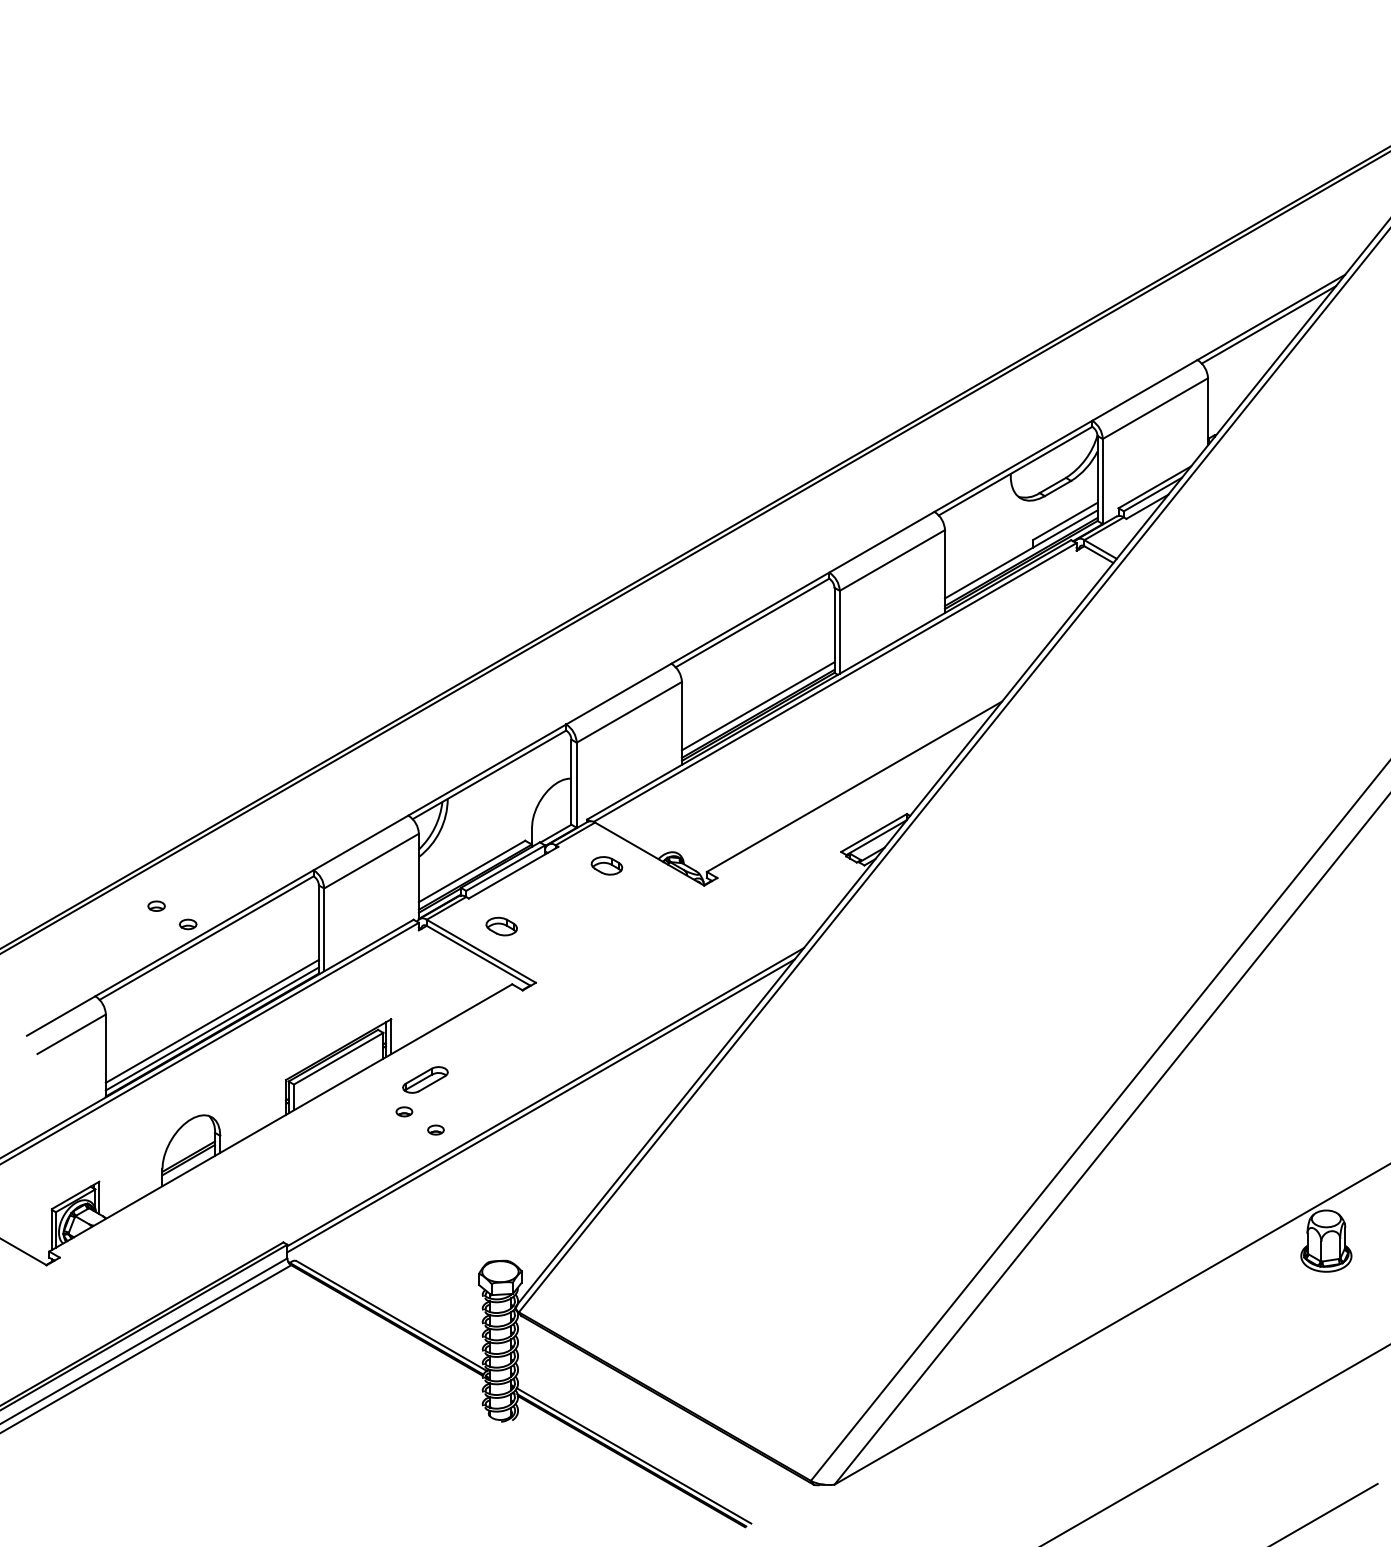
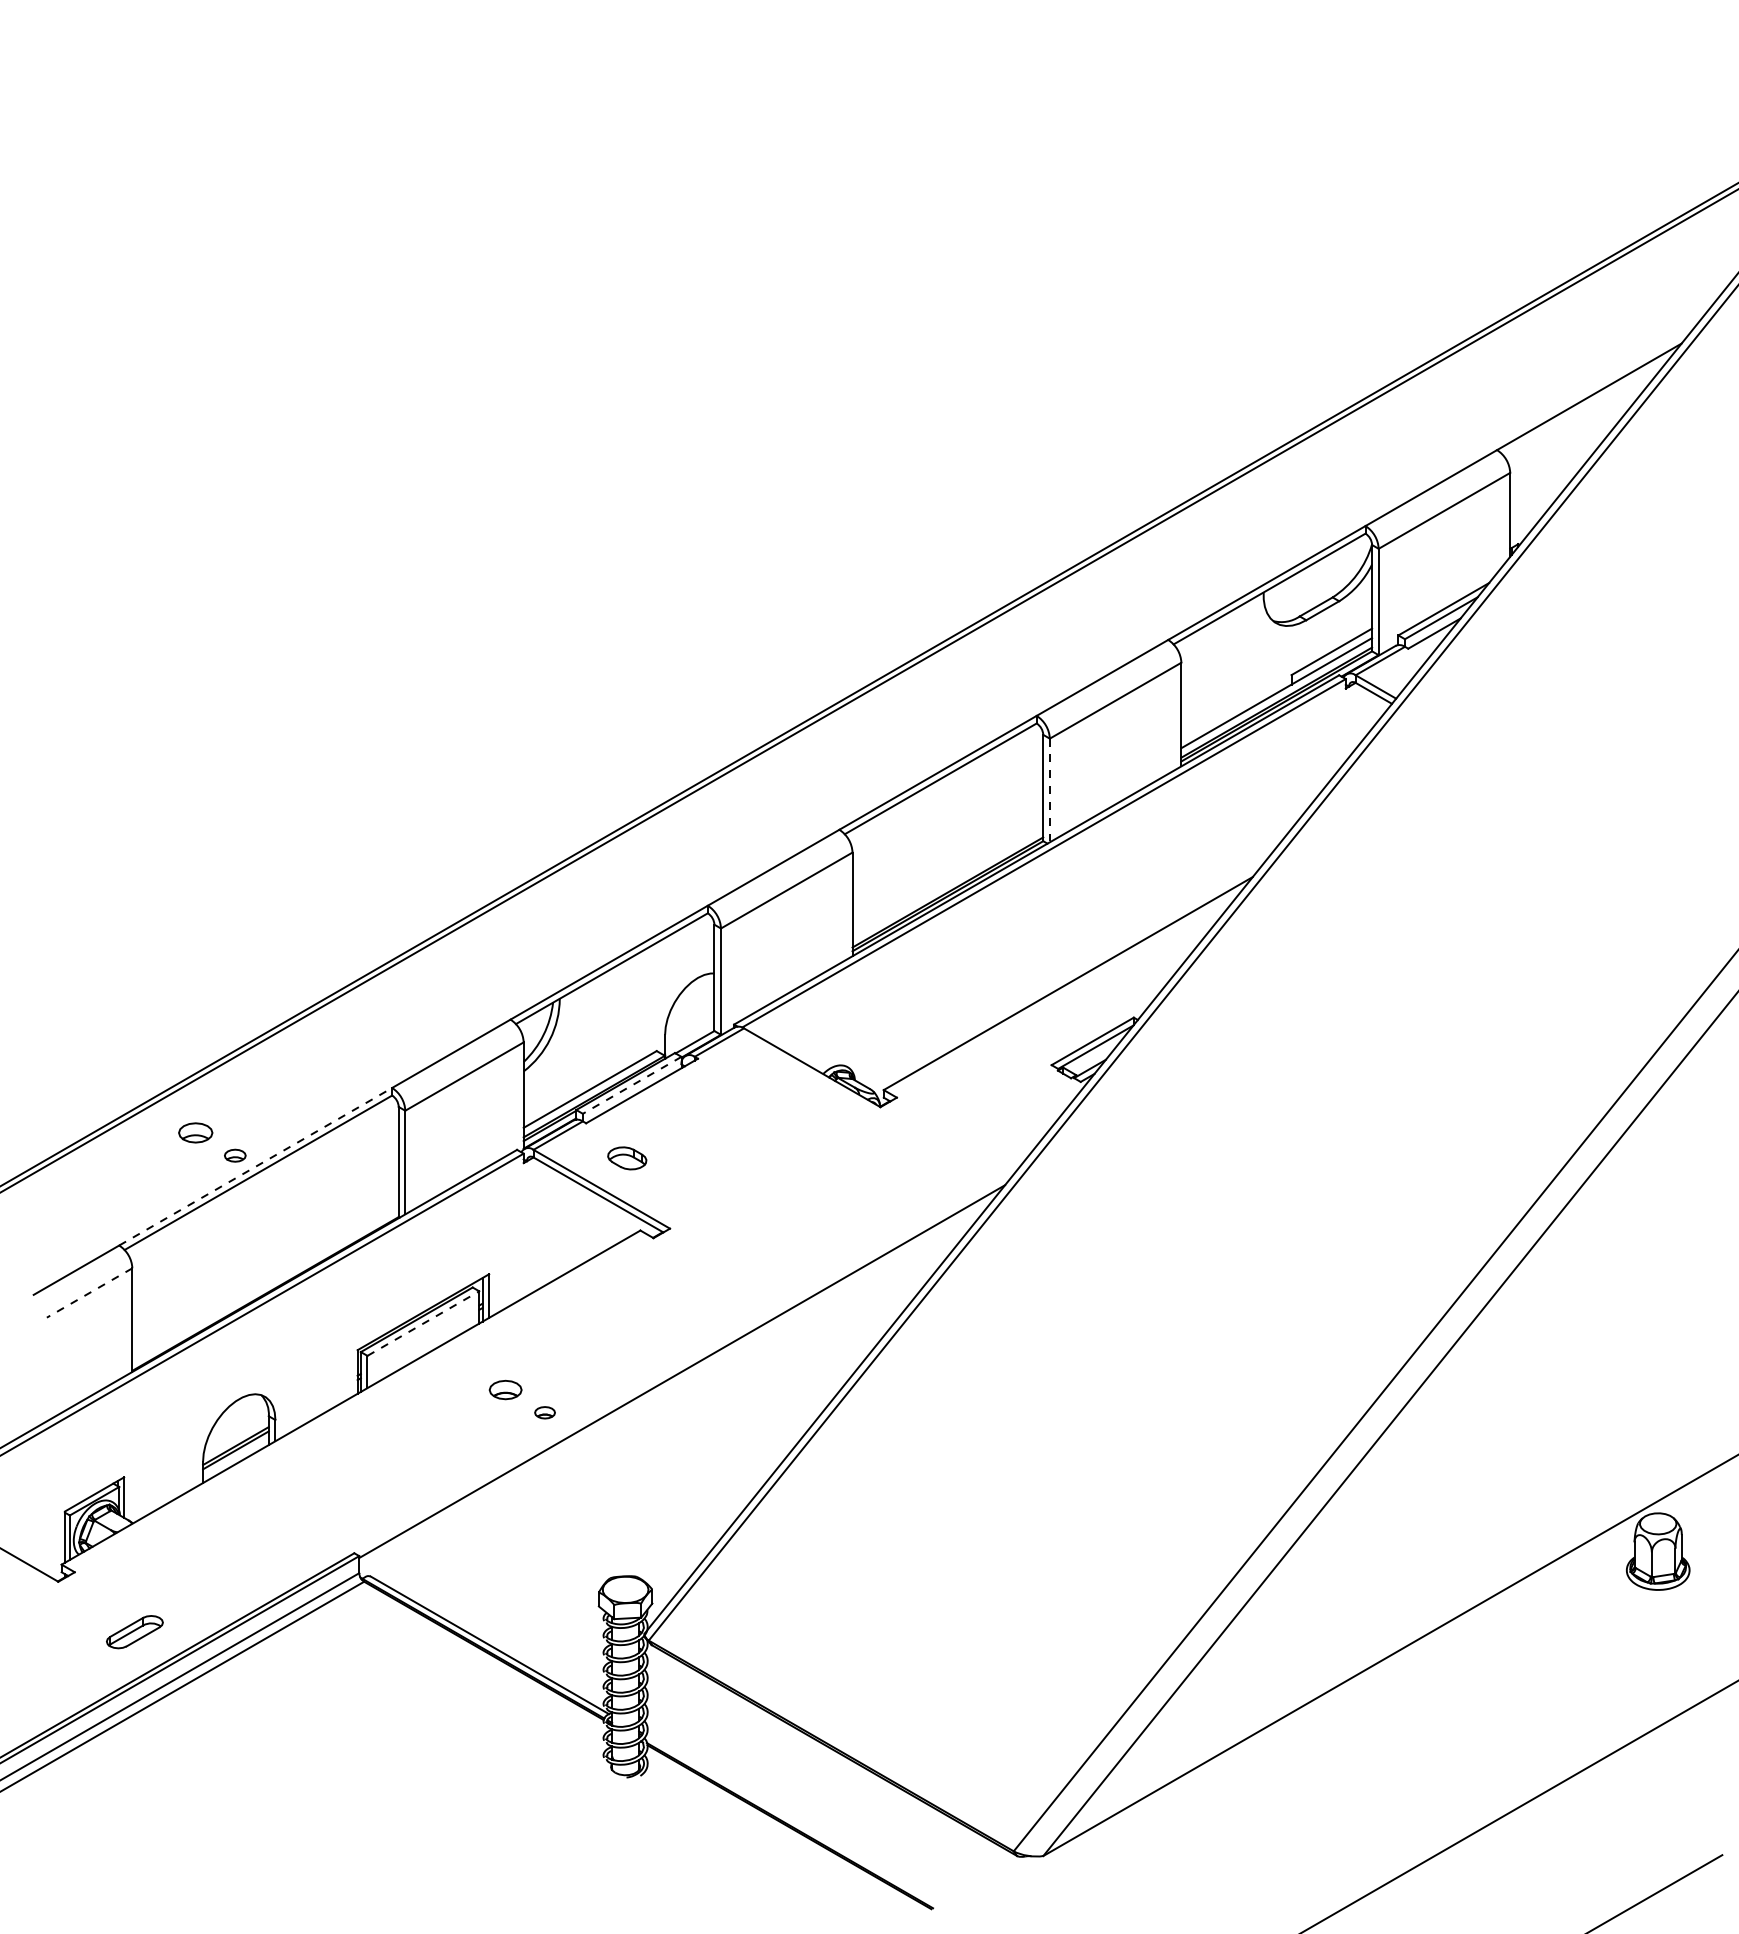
line: (1269, 324) -> (1586, 405), removed
line: (839, 632) -> (1049, 790), solid -> dashed
line: (757, 705) -> (947, 882), removed
part: (606, 865) -> (758, 1082), removed
line: (505, 868) -> (632, 1085), solid -> dashed
part: (156, 905) -> (195, 1132), size x1.6
line: (204, 933) -> (255, 1166), solid -> dashed
line: (212, 1021) -> (265, 1276), removed
line: (212, 1029) -> (265, 1286), removed
line: (71, 1034) -> (89, 1293), solid -> dashed
line: (338, 1058) -> (423, 1323), solid -> dashed
part: (425, 1080) -> (134, 1632), moved
line: (541, 1105) -> (676, 1382), removed
part: (404, 1111) -> (505, 1389), size x1.6
line: (633, 1455) -> (792, 1819), removed

